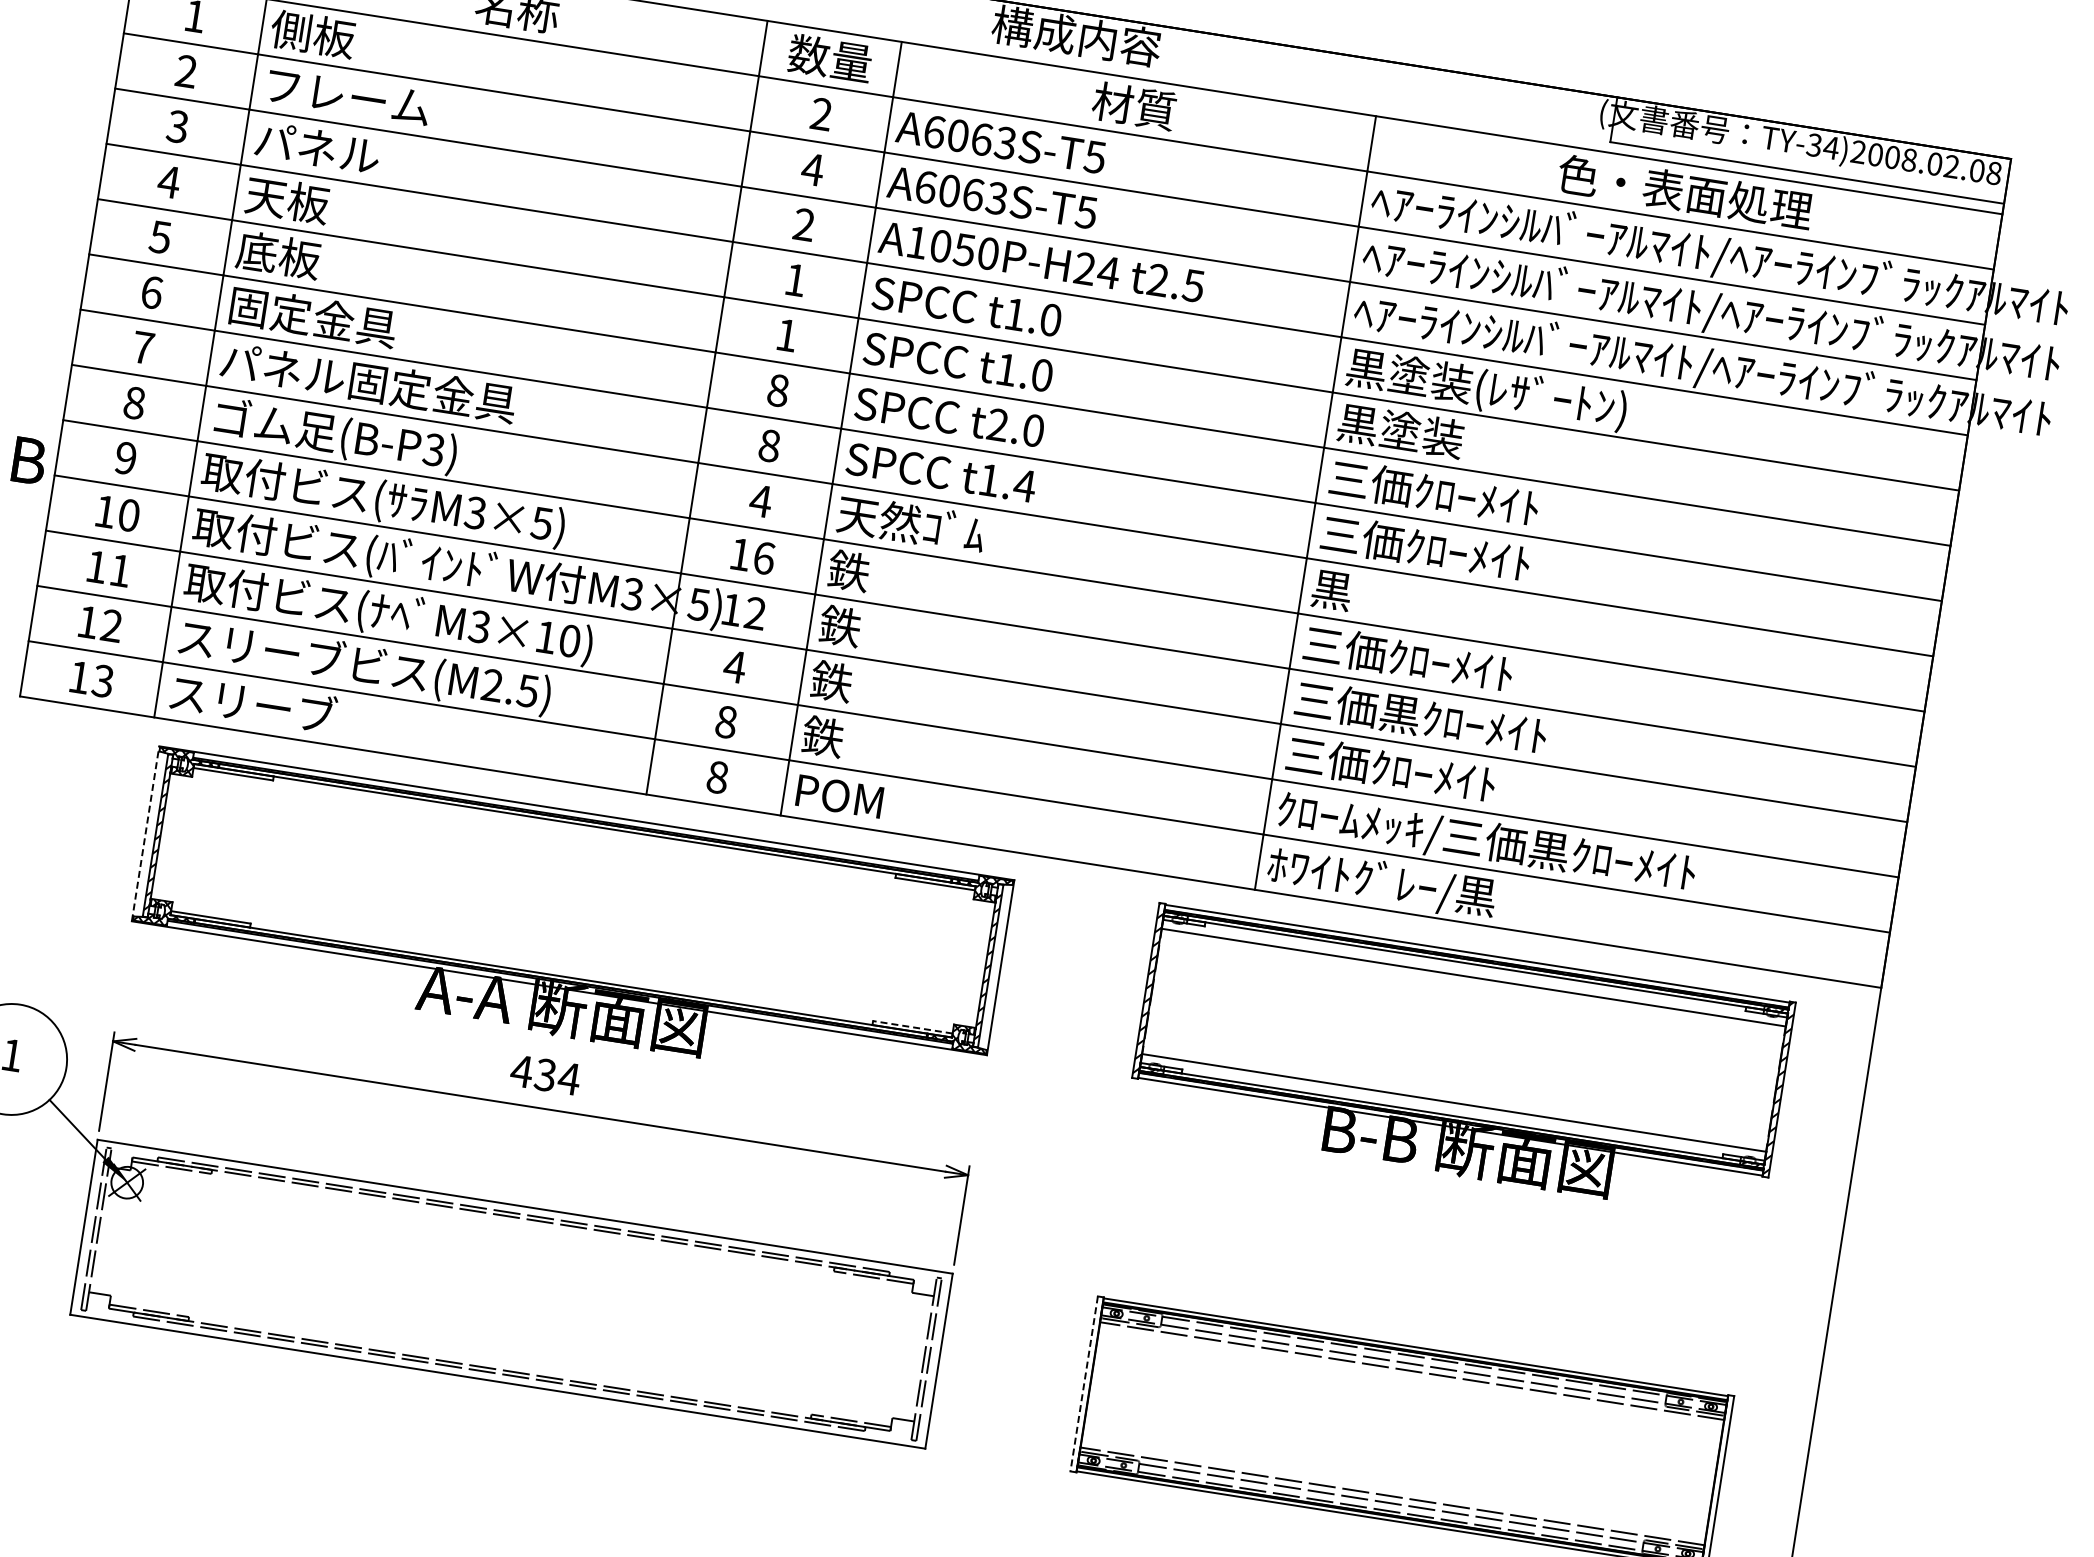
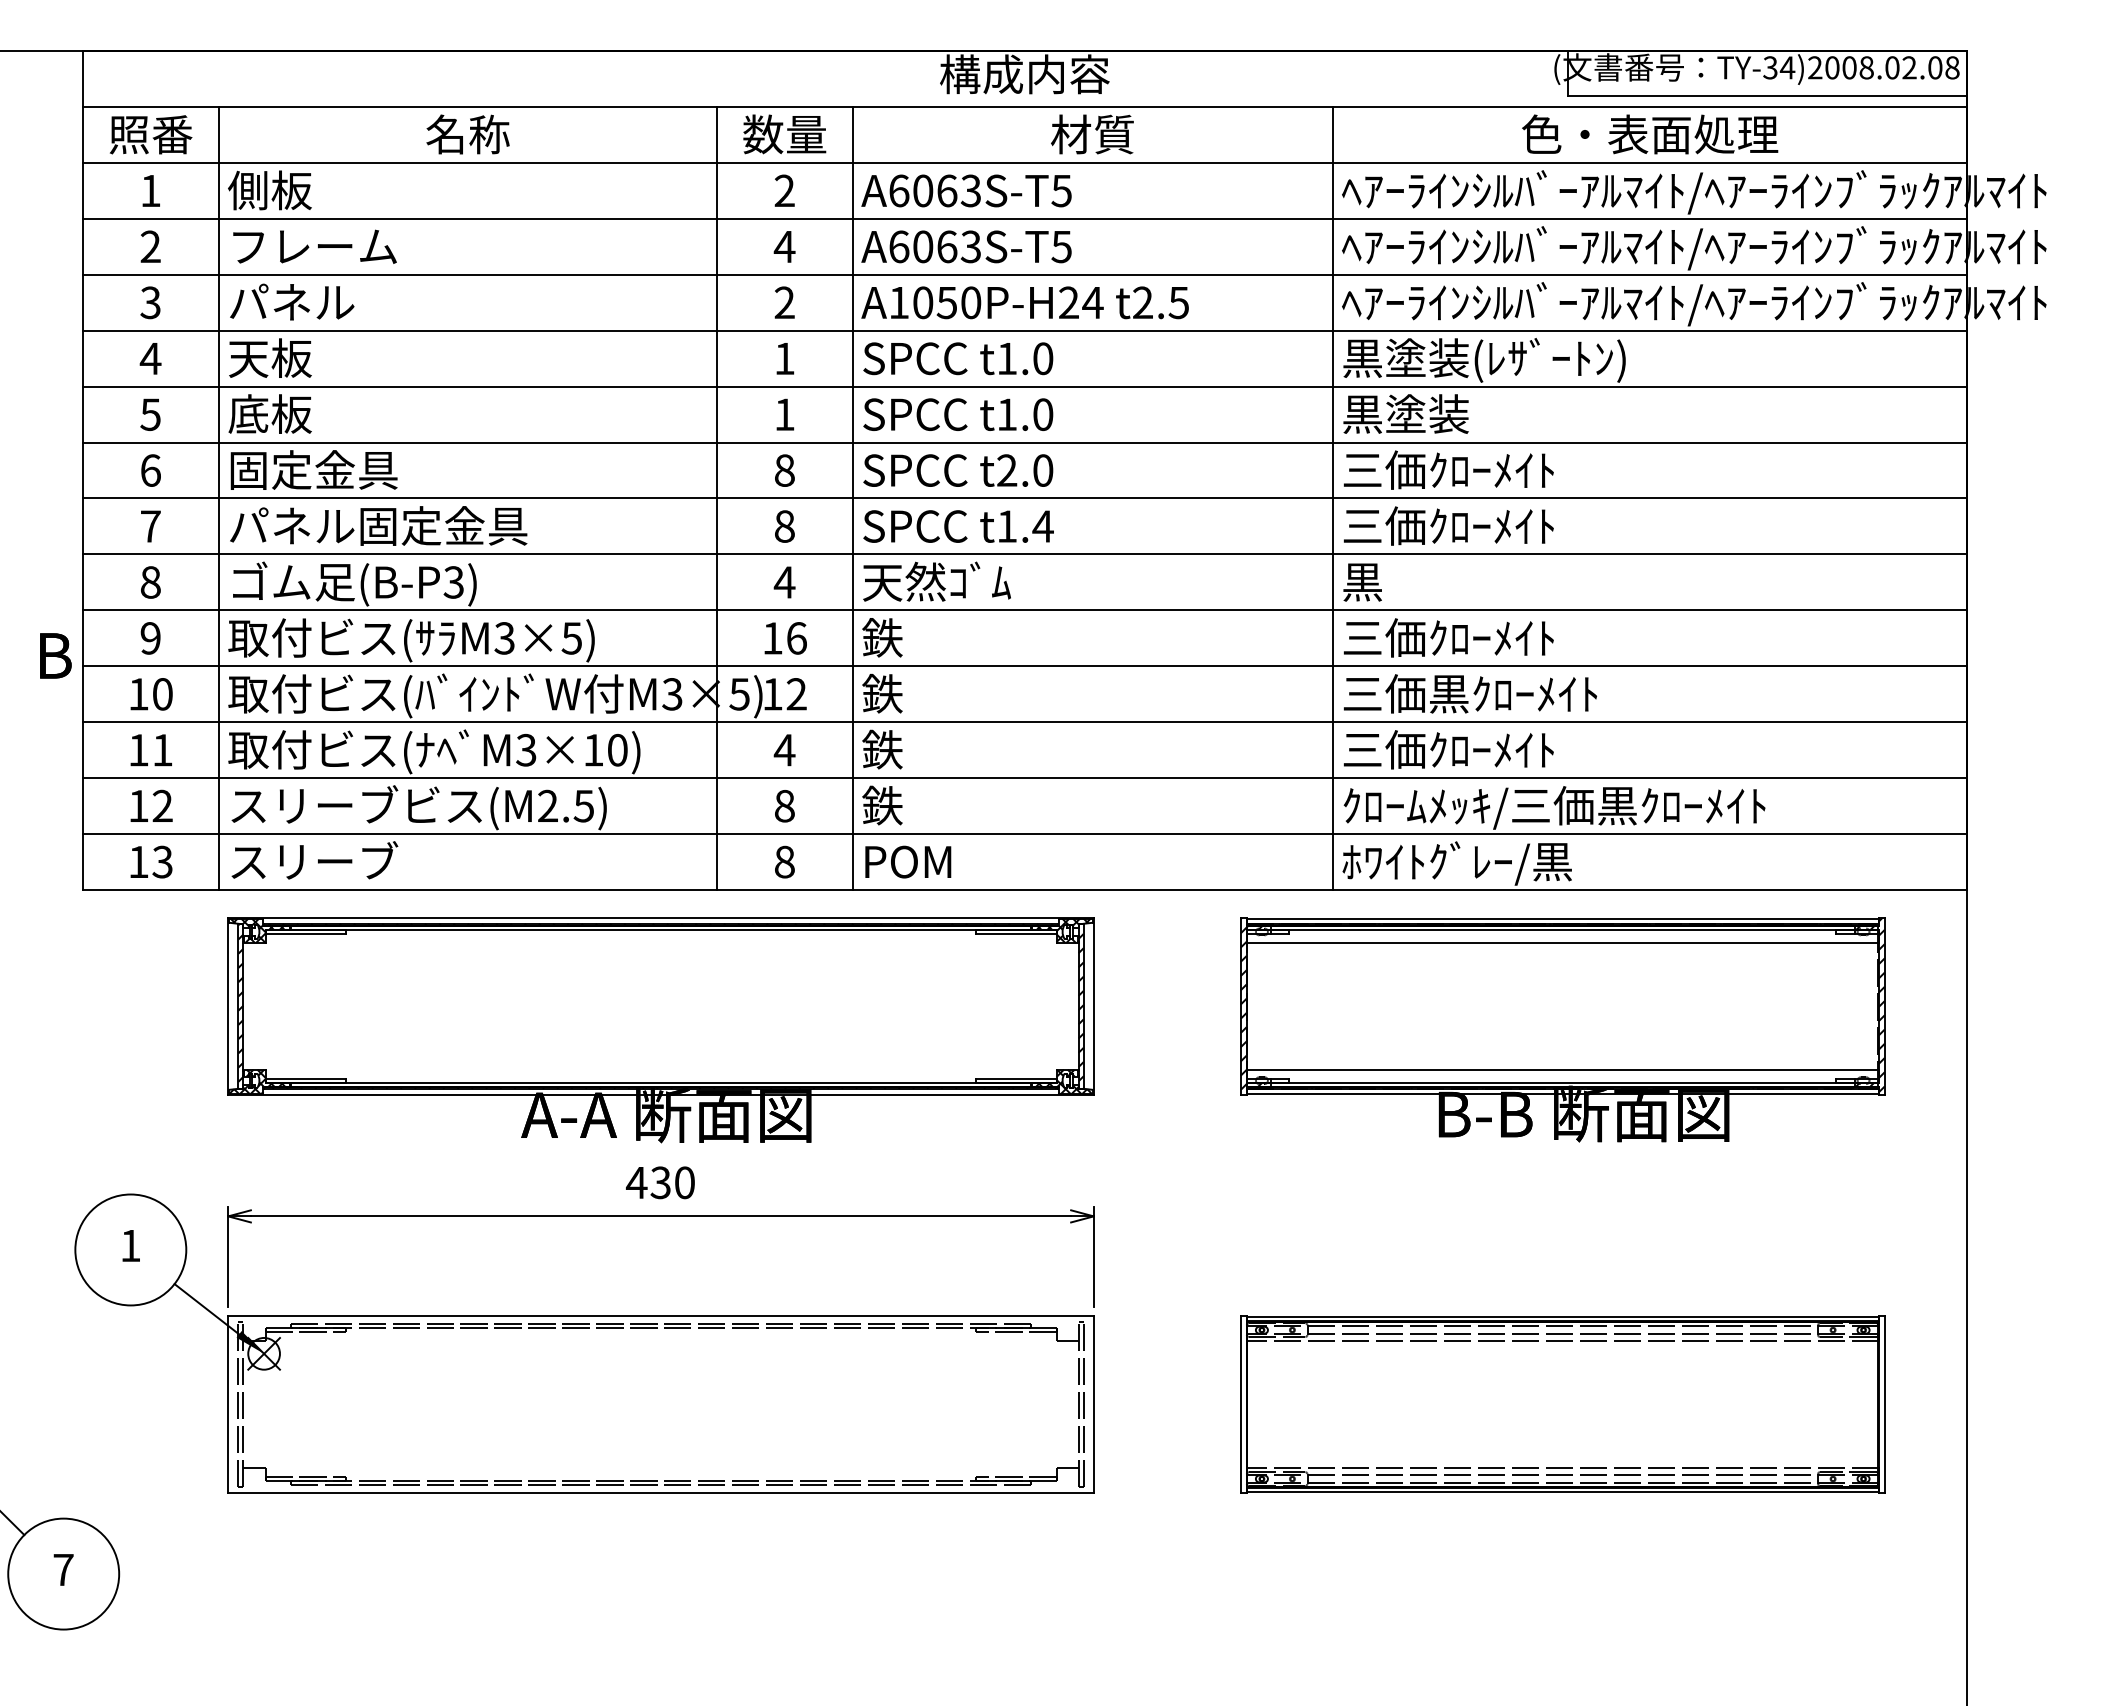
line: (145, 834) -> (228, 1006), dashed -> solid
line: (912, 1026) -> (1015, 1078), dashed -> solid
text: (569, 1078) -> (684, 1182), 434 -> 430
line: (1084, 1383) -> (1240, 1404), dashed -> solid

